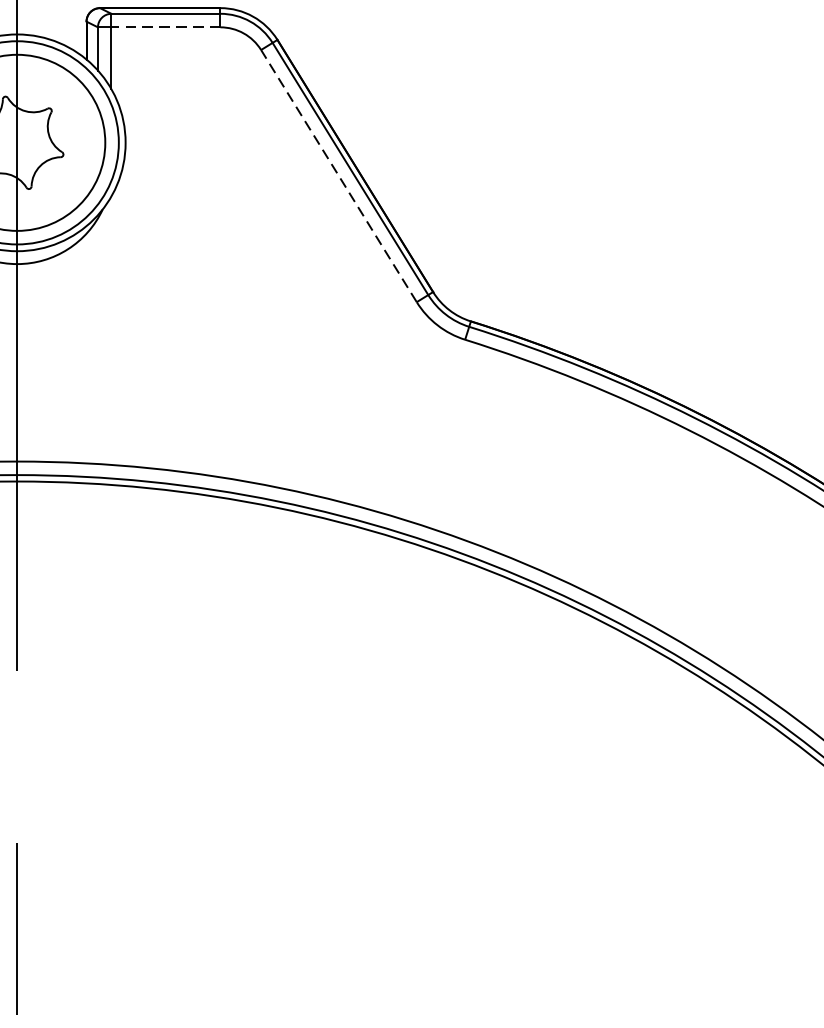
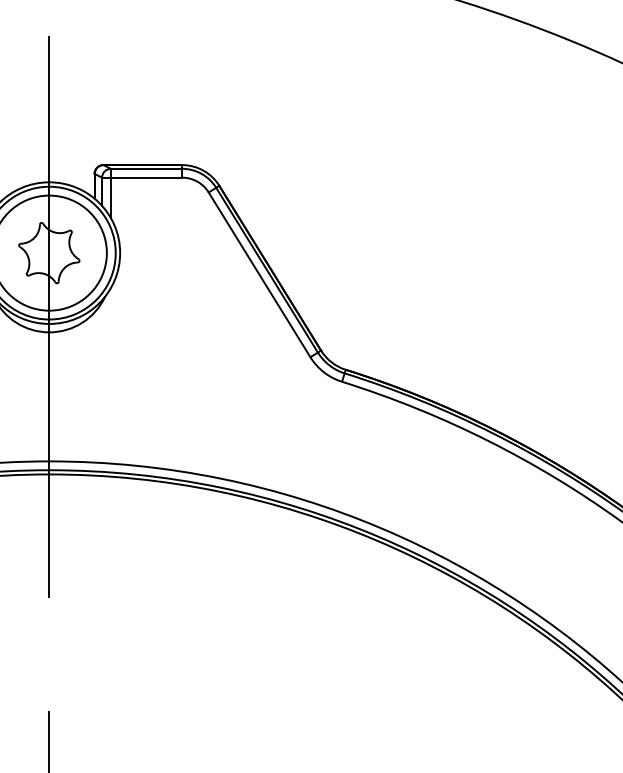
line: (165, 27) -> (146, 177), dashed -> solid
line: (338, 175) -> (259, 274), dashed -> solid

